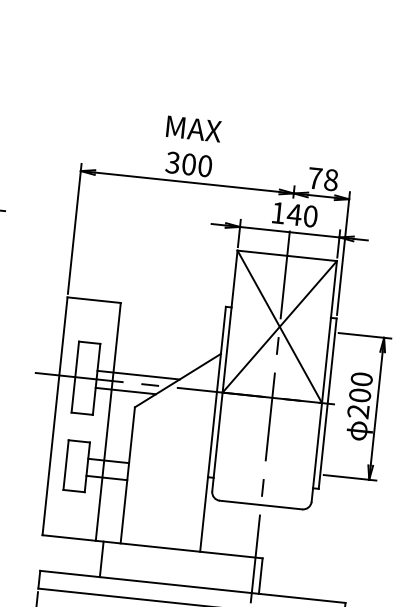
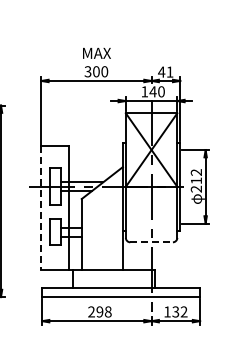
text: (322, 177) -> (165, 71), 78 -> 41
text: (361, 387) -> (196, 176), 200 -> 212
line: (55, 415) -> (41, 207), solid -> dashed
line: (262, 505) -> (152, 242), solid -> dashed

